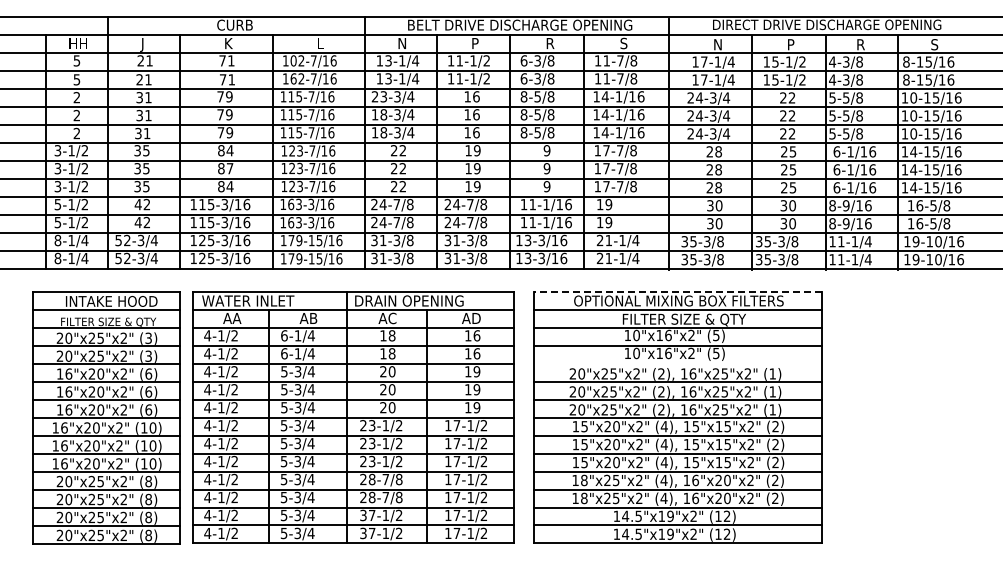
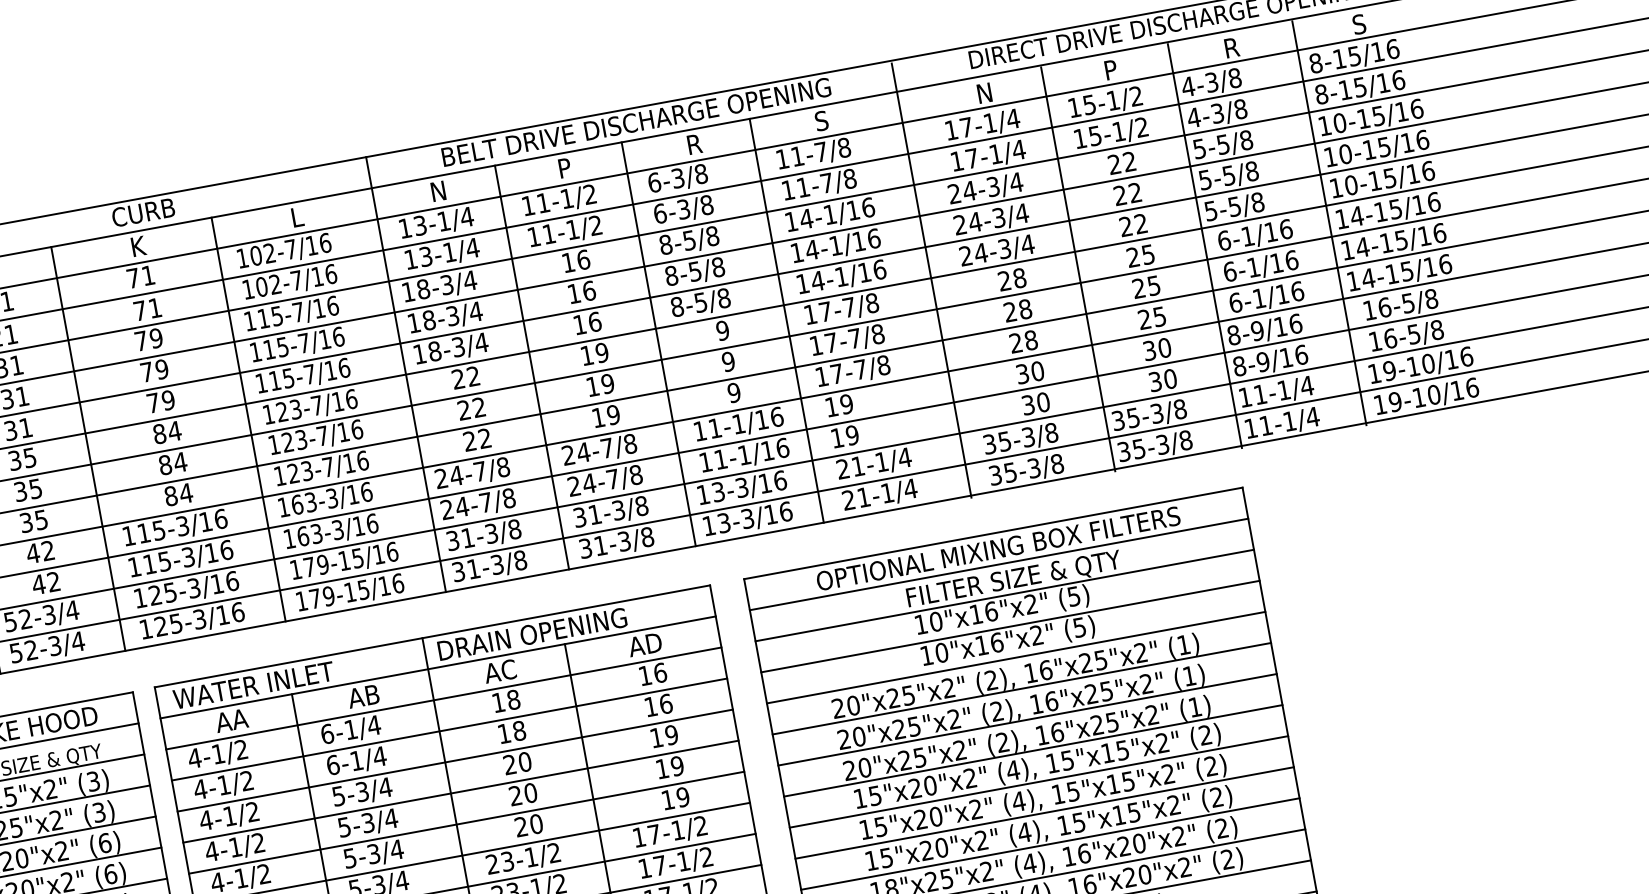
text: (293, 78) -> (261, 286), 162-7/16 -> 102-7/16
text: (379, 96) -> (415, 290), 23-3/4 -> 18-3/4
text: (229, 168) -> (179, 462), 87 -> 84
line: (677, 291) -> (992, 532), dashed -> solid
line: (677, 363) -> (1015, 657), added

